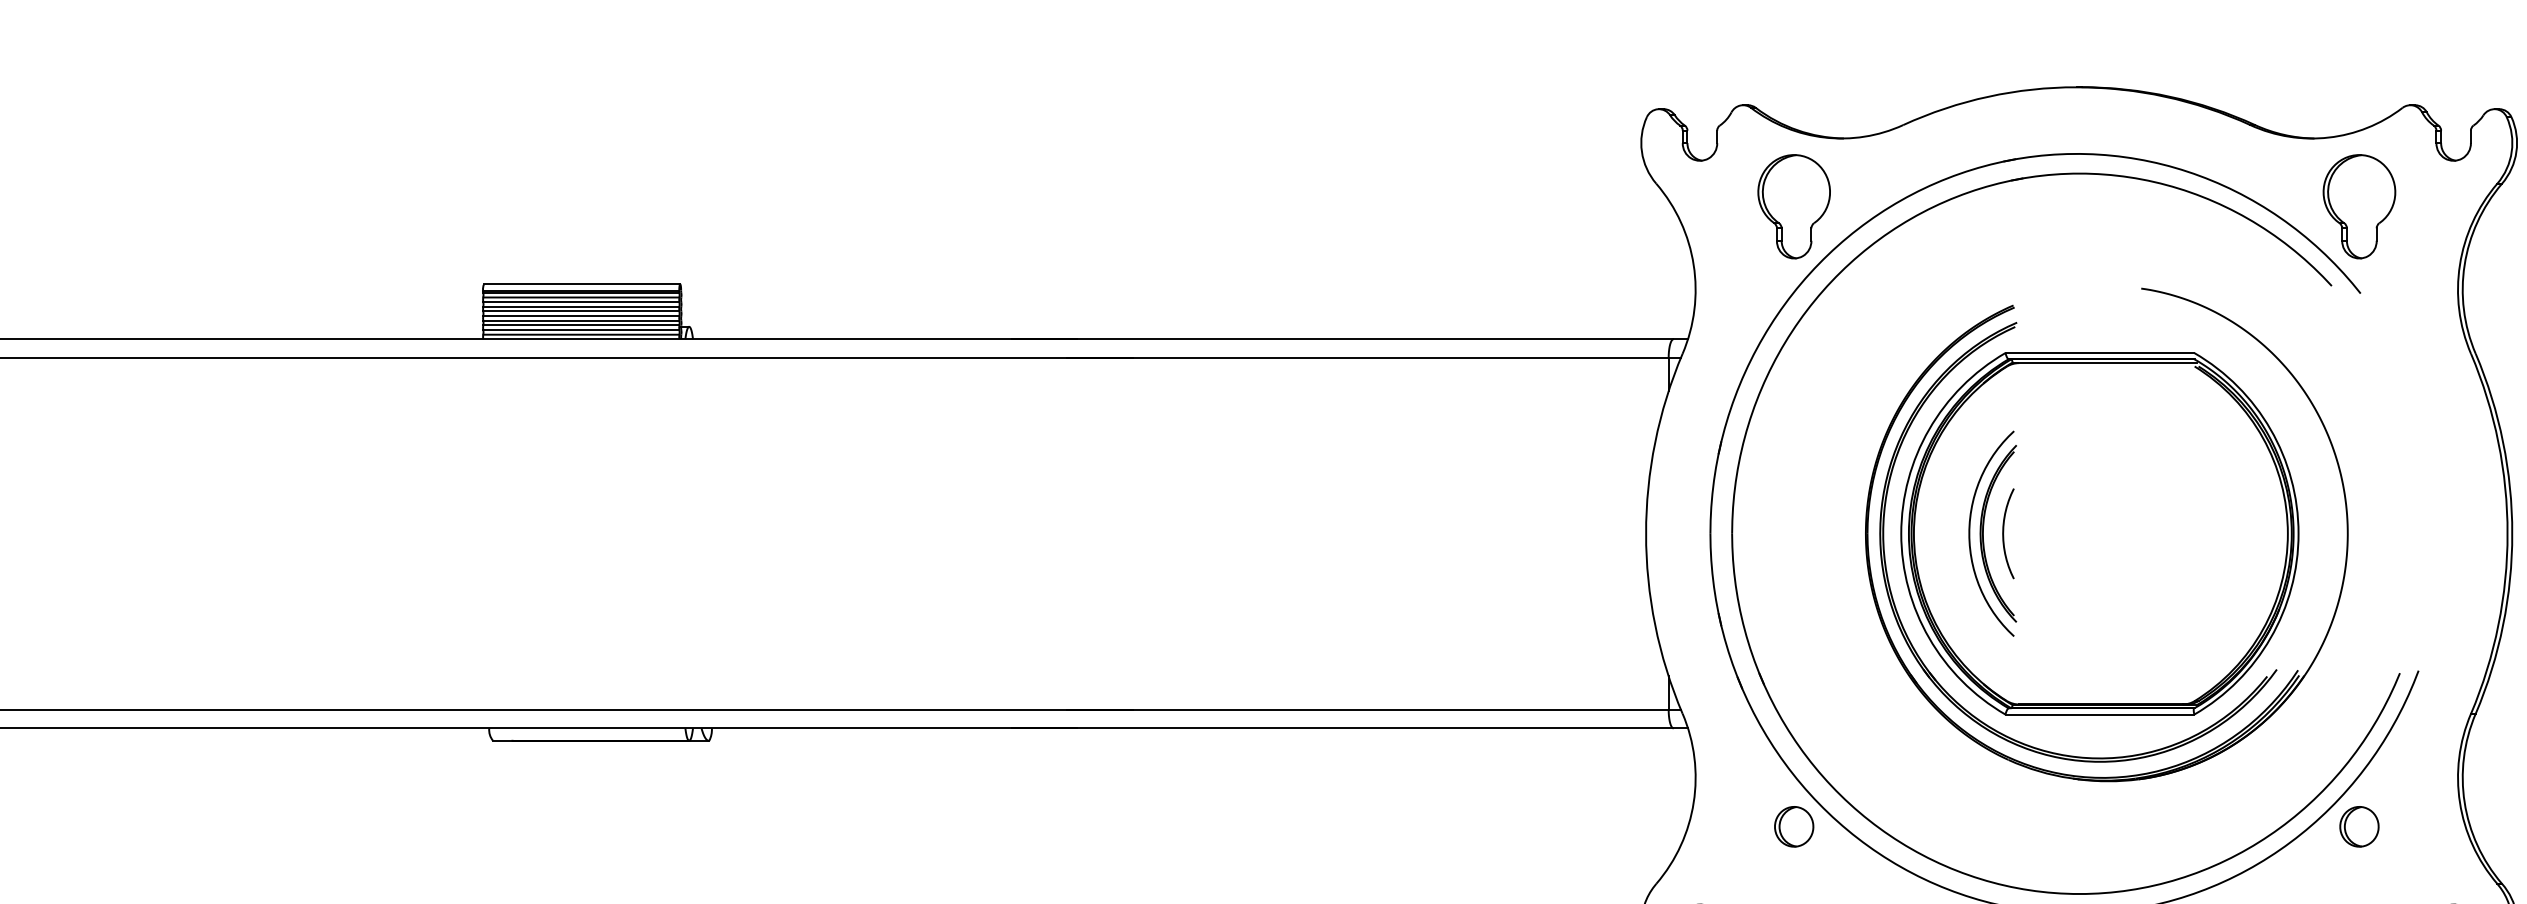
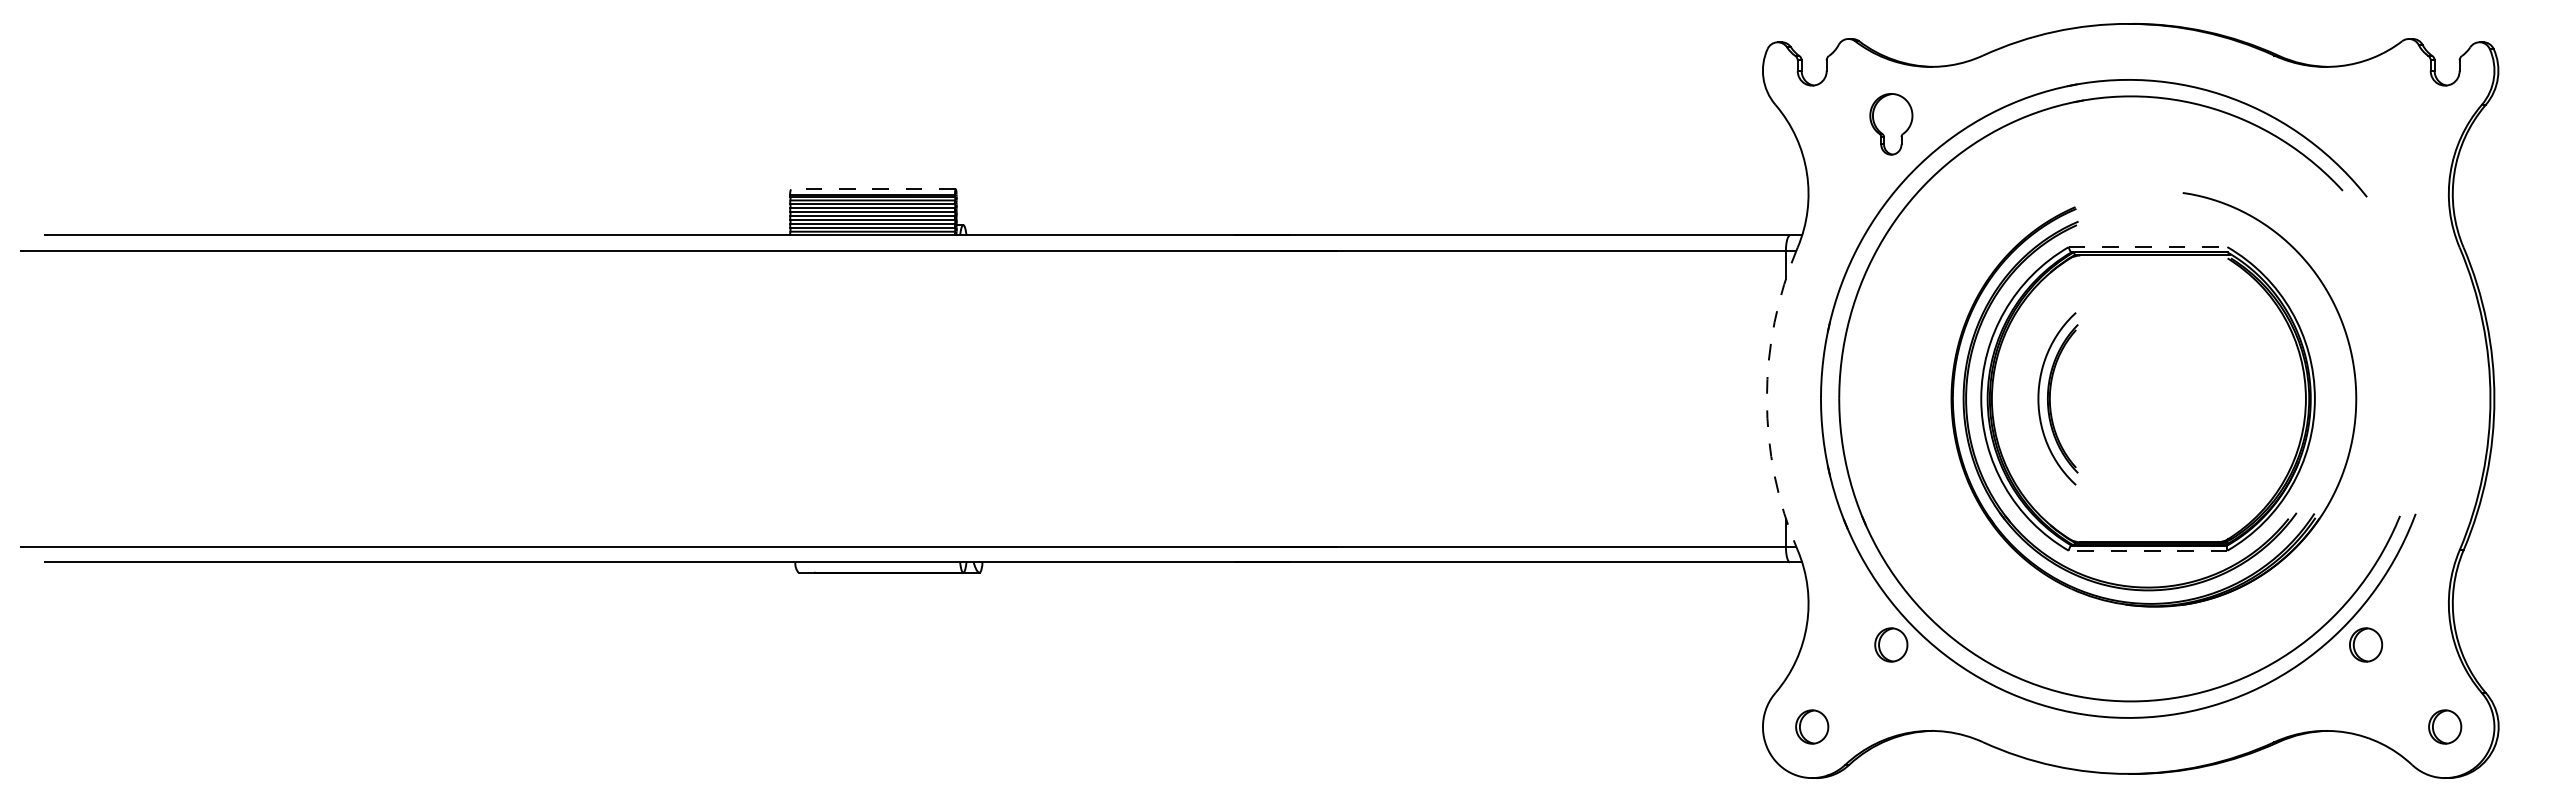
part: (2359, 205) -> (2366, 123), removed
part: (1794, 207) -> (1891, 124), size x0.7
line: (581, 284) -> (872, 189), solid -> dashed
line: (2100, 353) -> (2148, 247), solid -> dashed
arc: (1645, 533) -> (1766, 398), solid -> dashed
curve: (2003, 533) -> (2067, 398), removed
line: (2099, 714) -> (2147, 550), solid -> dashed

